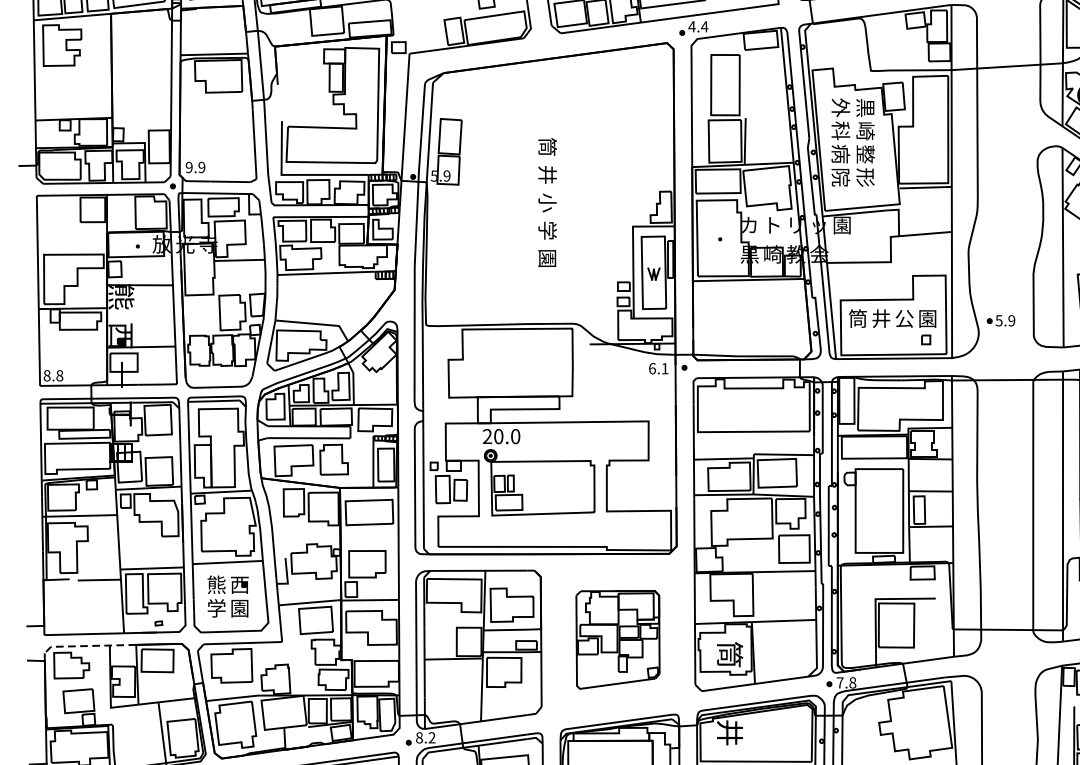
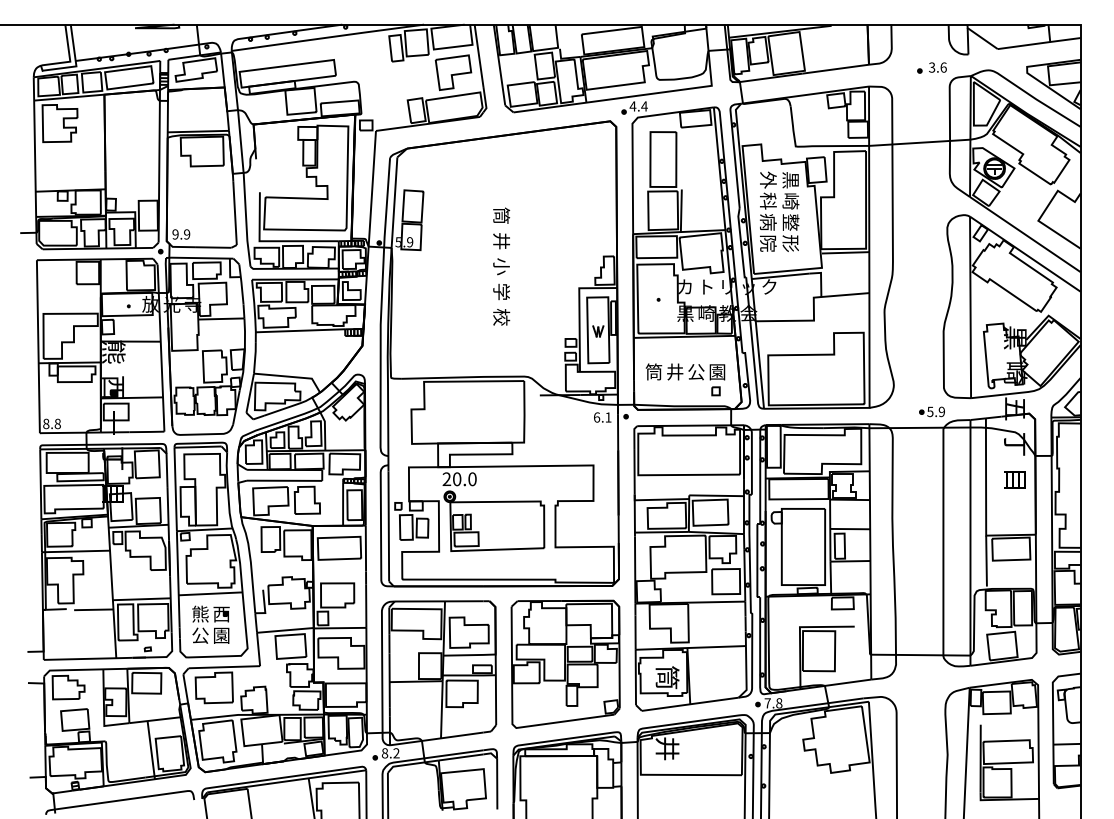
text: (842, 225) -> (769, 287), 園 -> ク
text: (547, 258) -> (501, 317), 園 -> 校
part: (1000, 320) -> (931, 411), moved
part: (892, 326) -> (685, 379), moved
text: (216, 608) -> (200, 635), 学 -> 公
part: (617, 639) -> (565, 663), size x1.43
line: (88, 645) -> (83, 669), dashed -> solid

